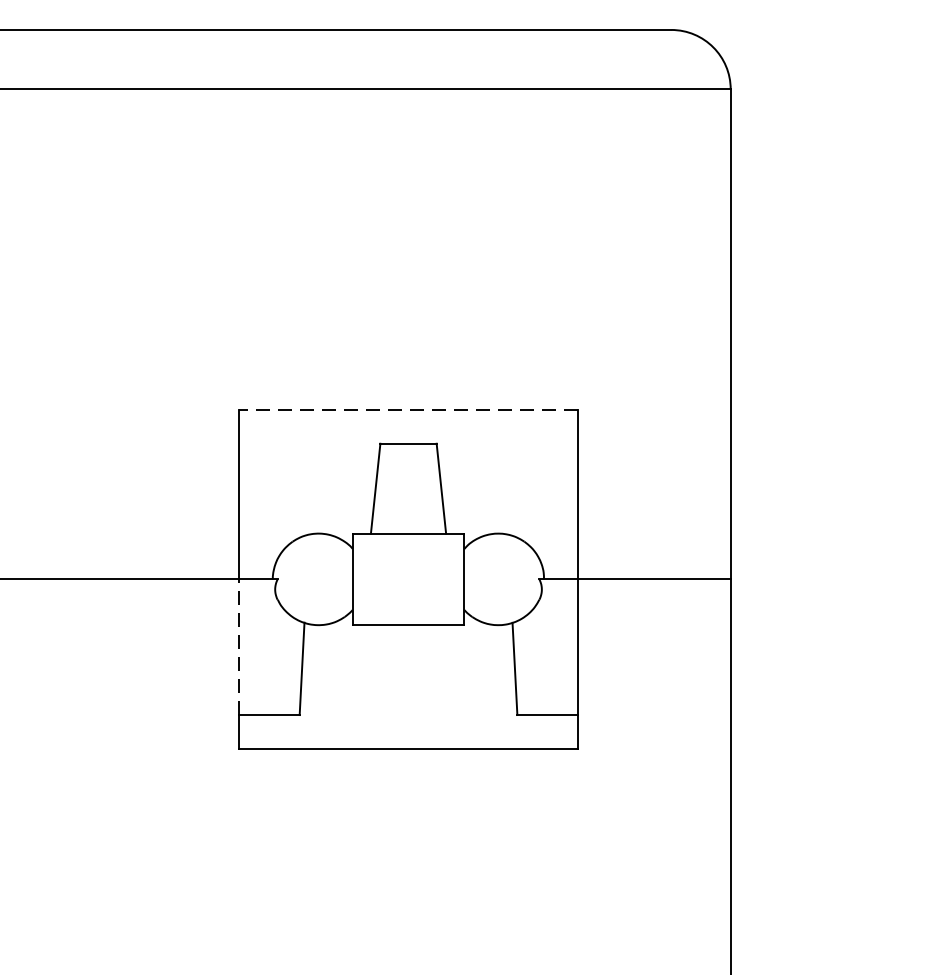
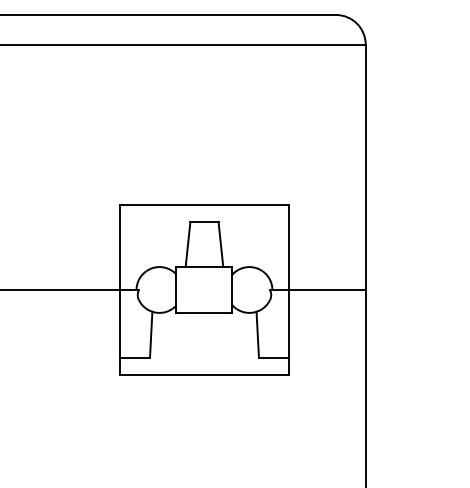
line: (408, 410) -> (204, 205), dashed -> solid
line: (238, 646) -> (119, 323), dashed -> solid

